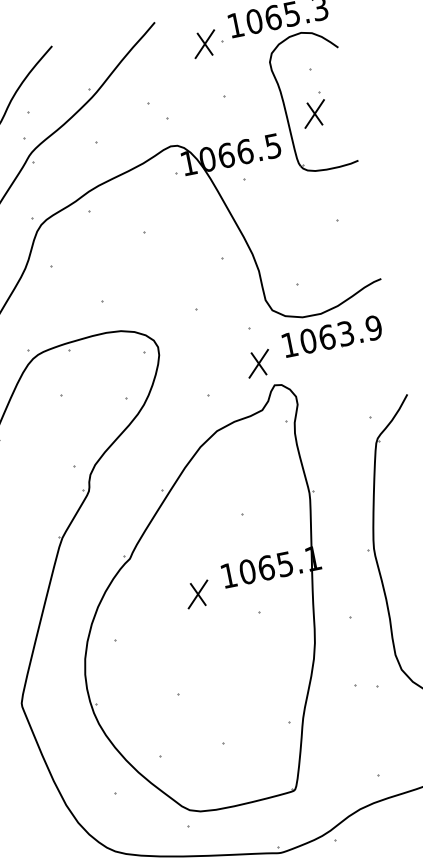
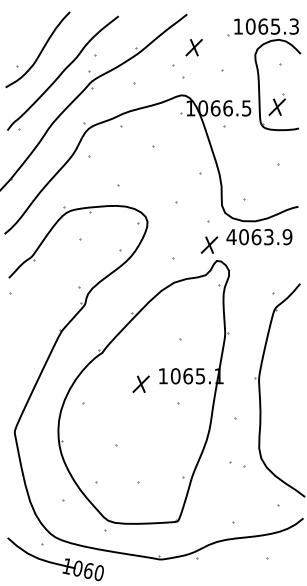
part: (203, 44) -> (193, 47), moved
part: (312, 110) -> (276, 104), moved
text: (289, 344) -> (231, 236), 1063.9 -> 4063.9

